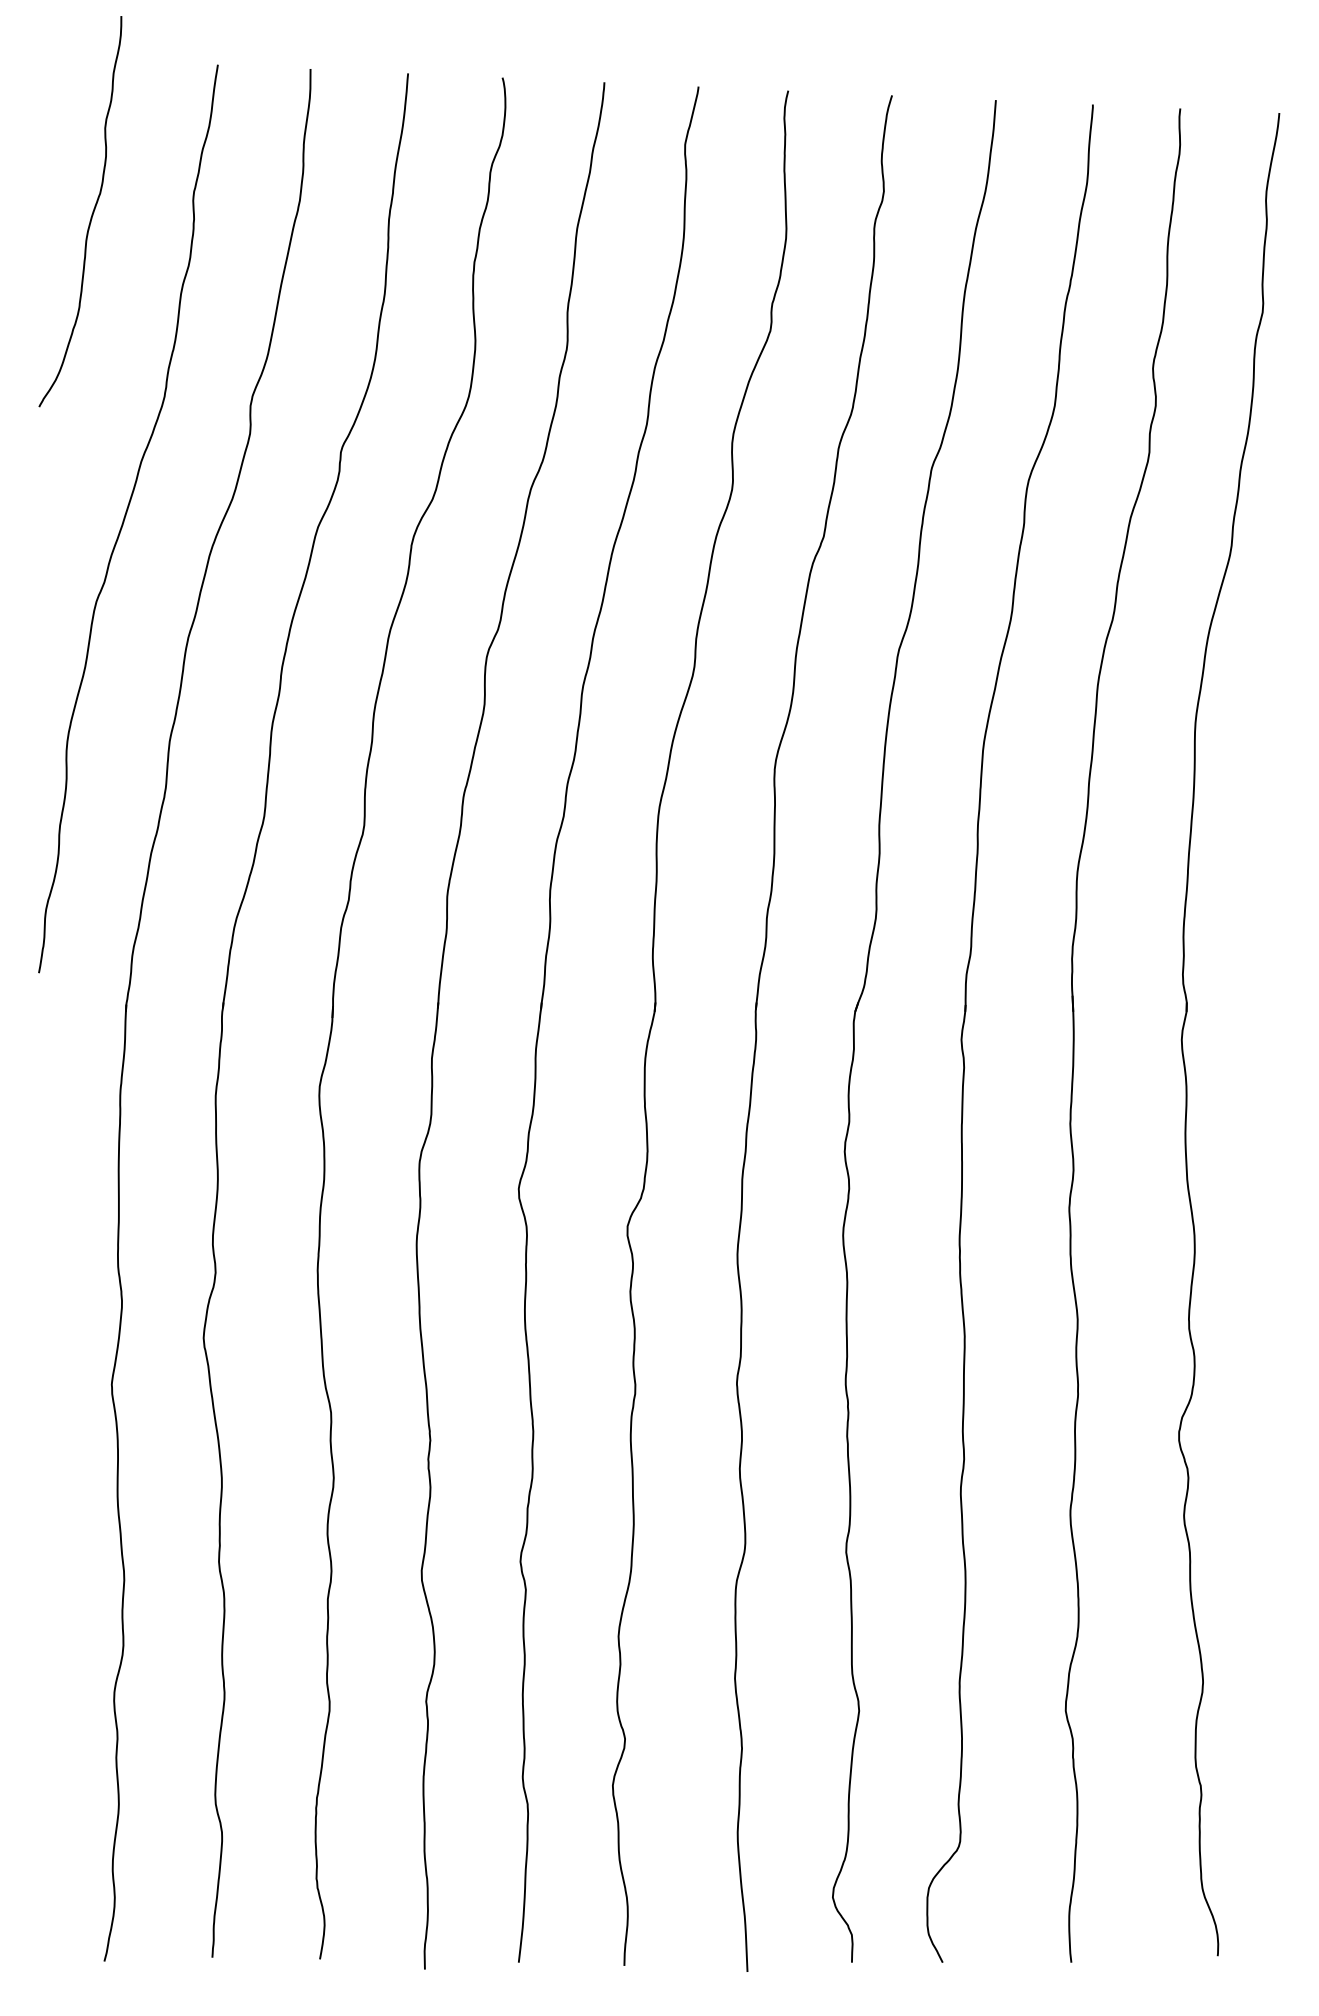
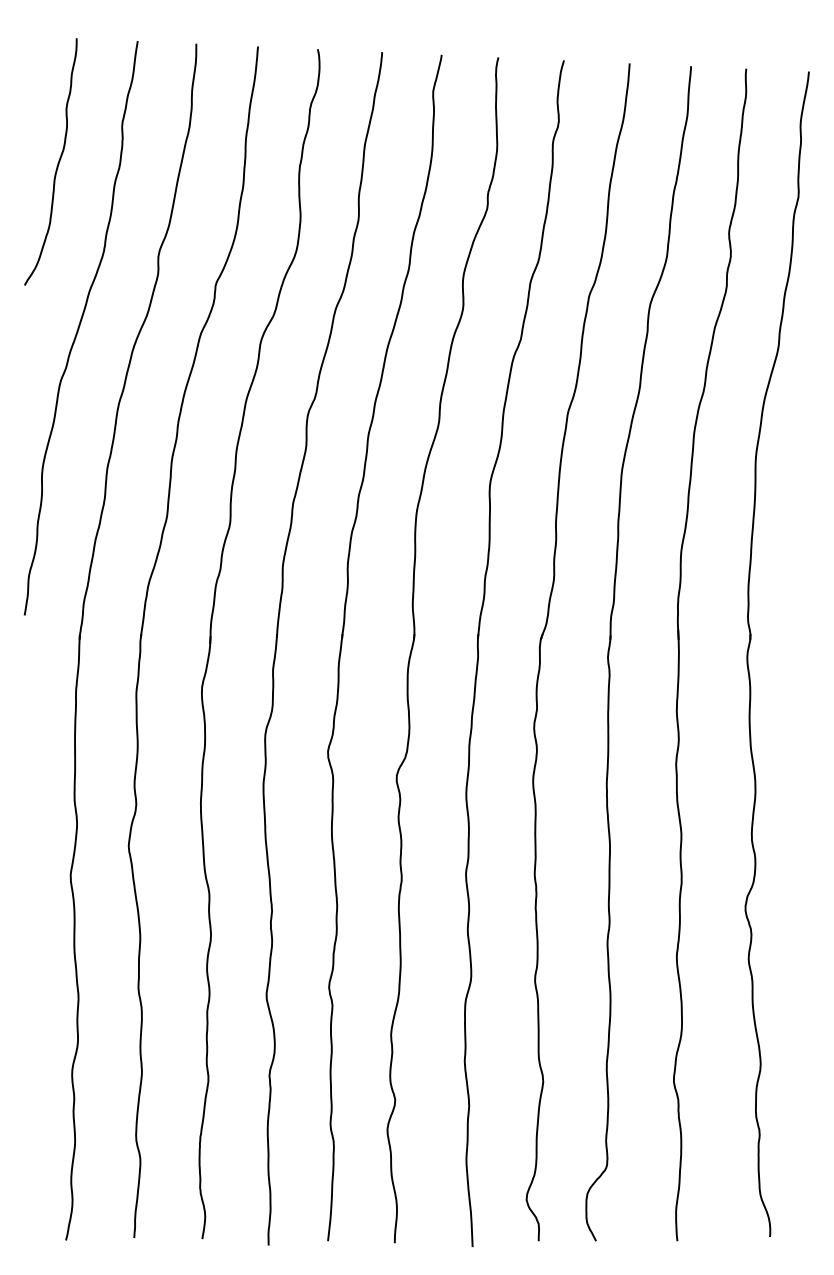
curve: (90, 214) -> (57, 163), moved

